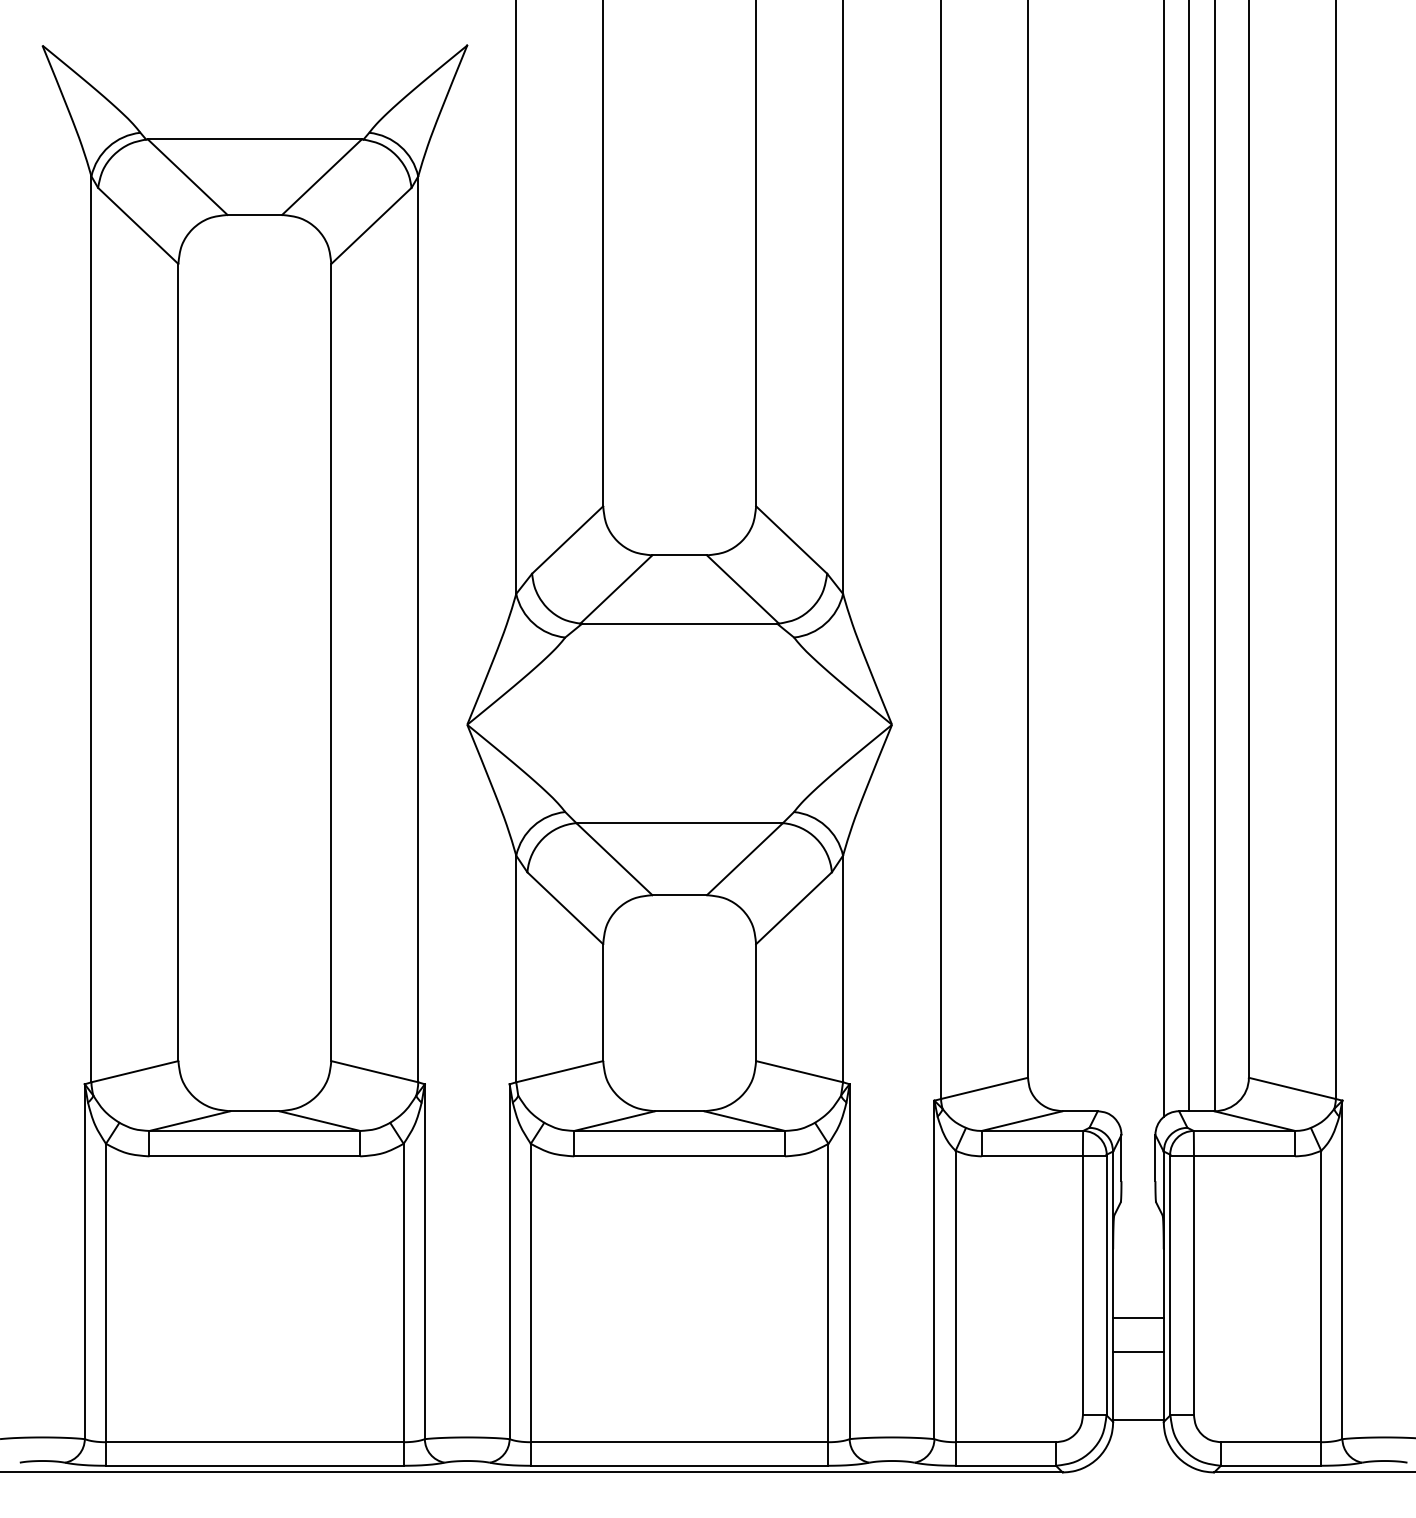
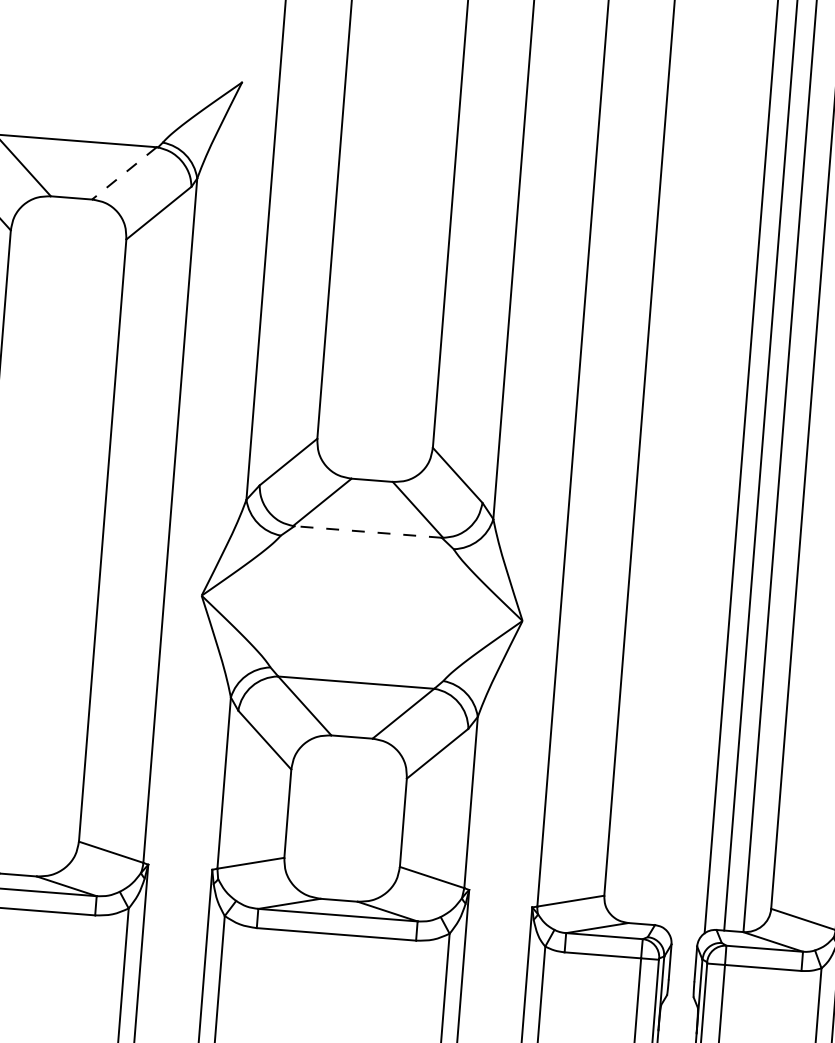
line: (321, 177) -> (124, 173), solid -> dashed
line: (679, 623) -> (368, 531), solid -> dashed

